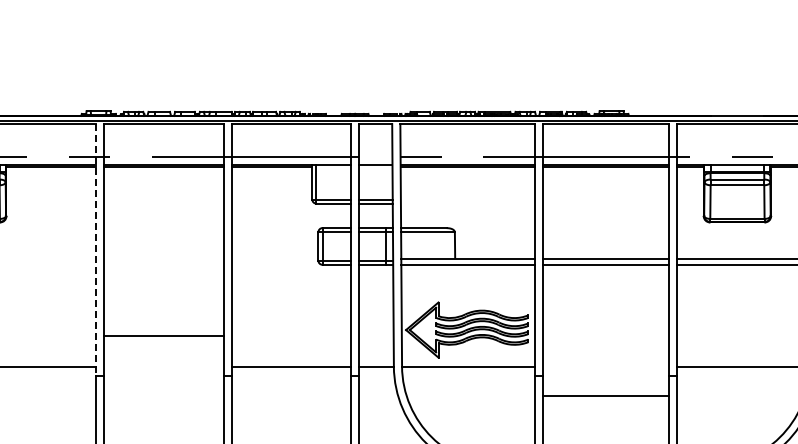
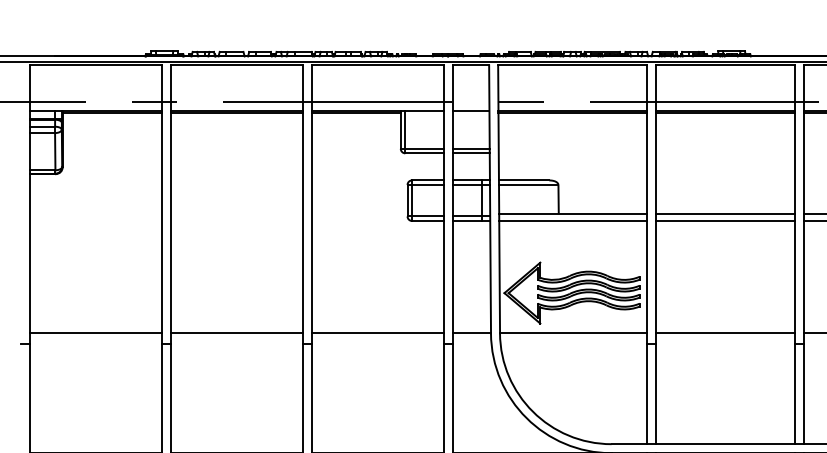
line: (96, 250) -> (162, 205), dashed -> solid
line: (163, 335) -> (236, 333), moved
line: (605, 395) -> (724, 333), moved

